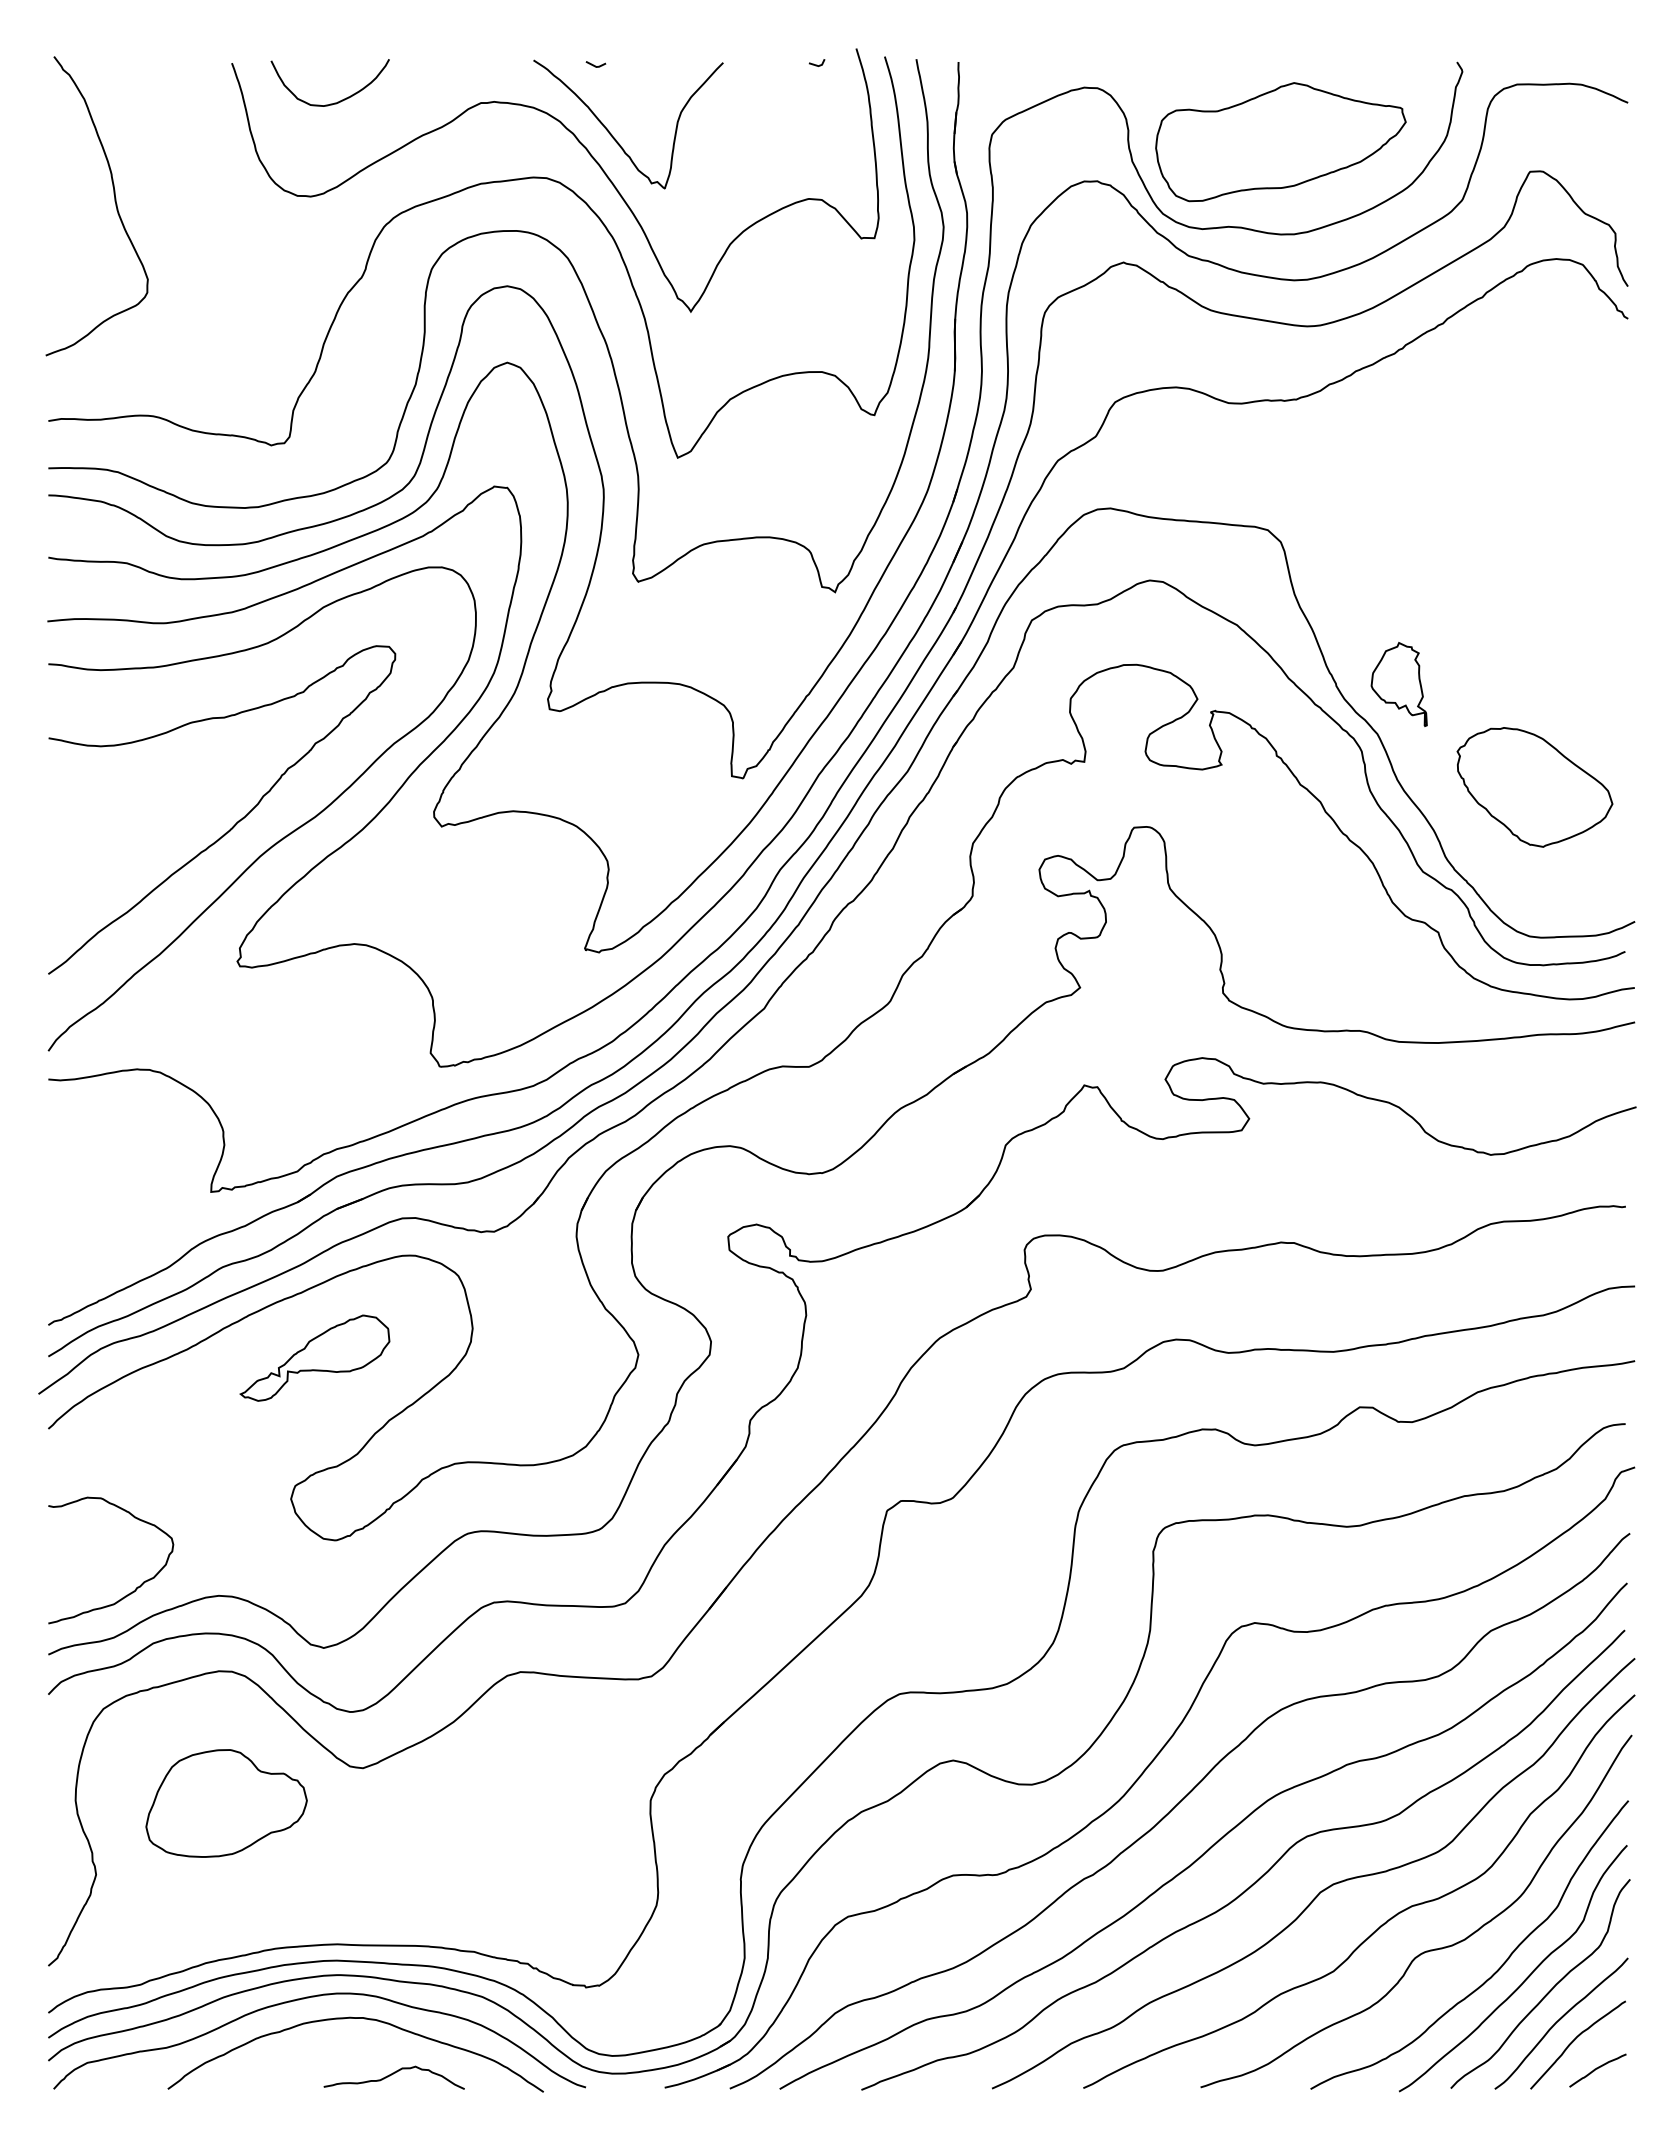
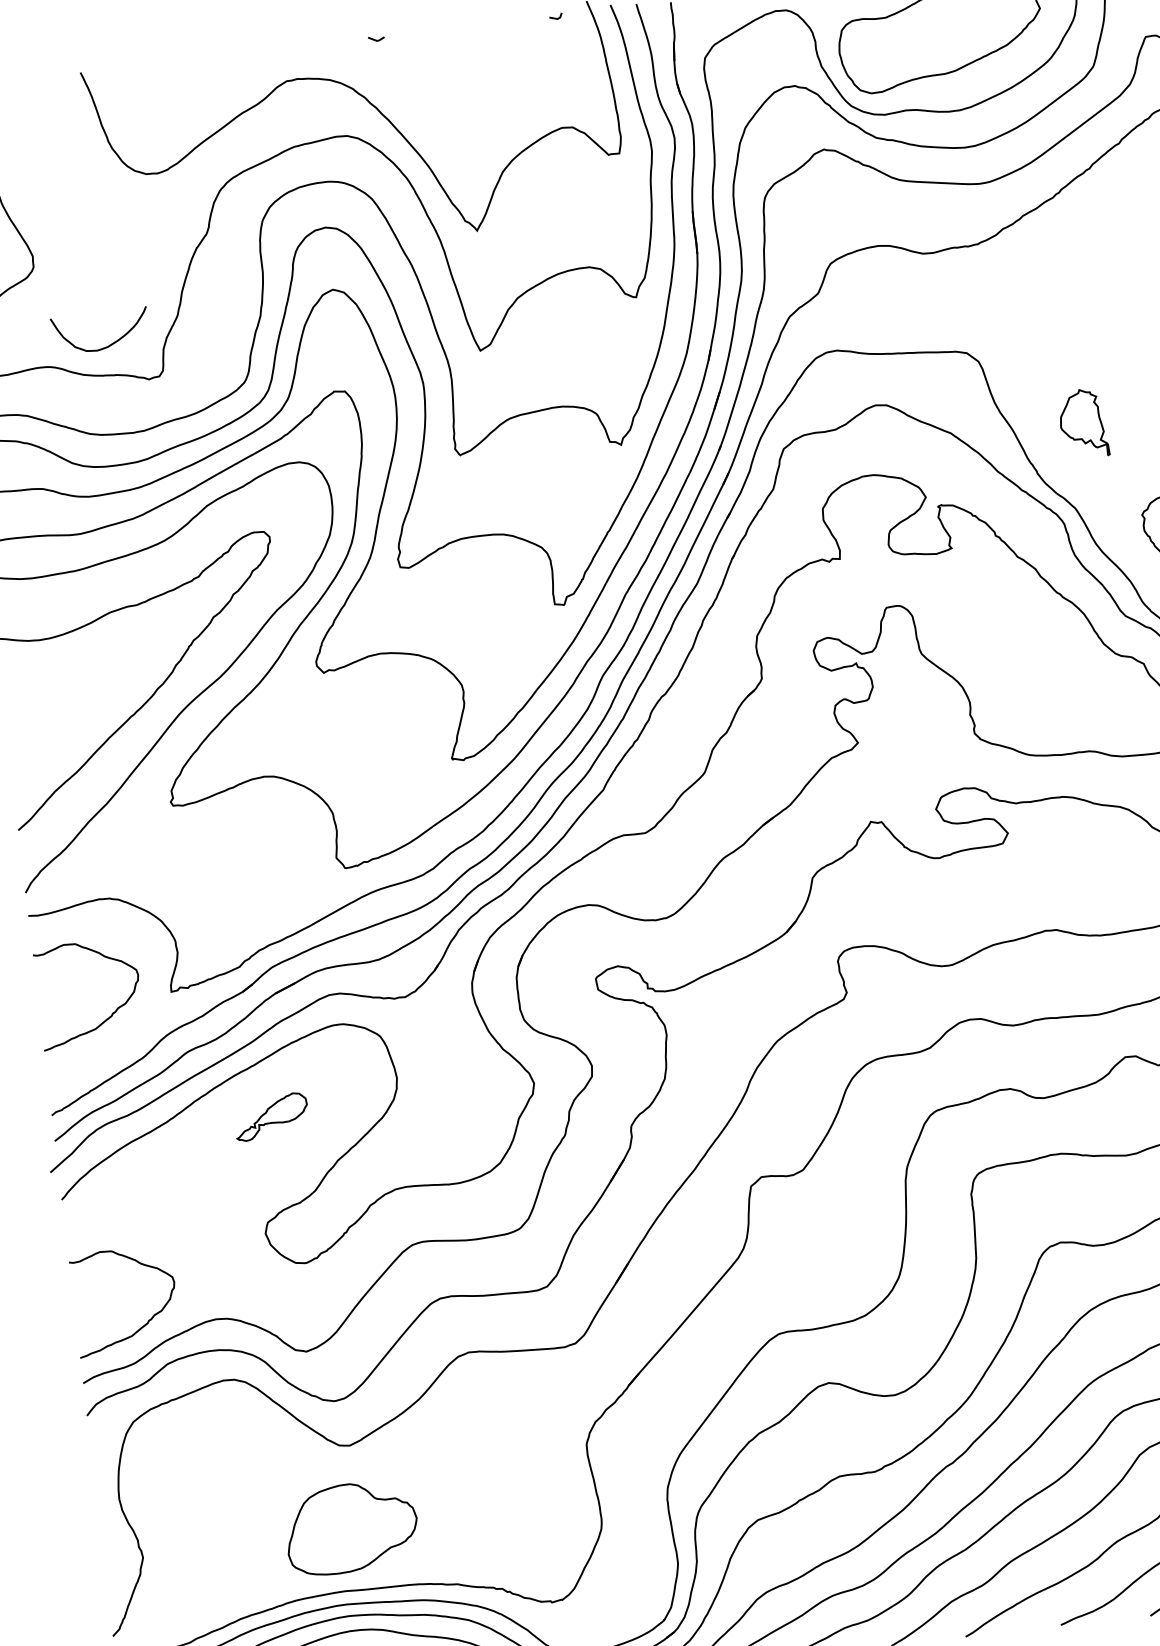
curve: (339, 100) -> (109, 344), moved
curve: (612, 134) -> (396, 94), removed
part: (1398, 684) -> (1082, 423), moved
curve: (137, 1208) -> (113, 1012), added
part: (314, 1357) -> (271, 1116), size x0.6
part: (226, 1803) -> (351, 1528), moved

